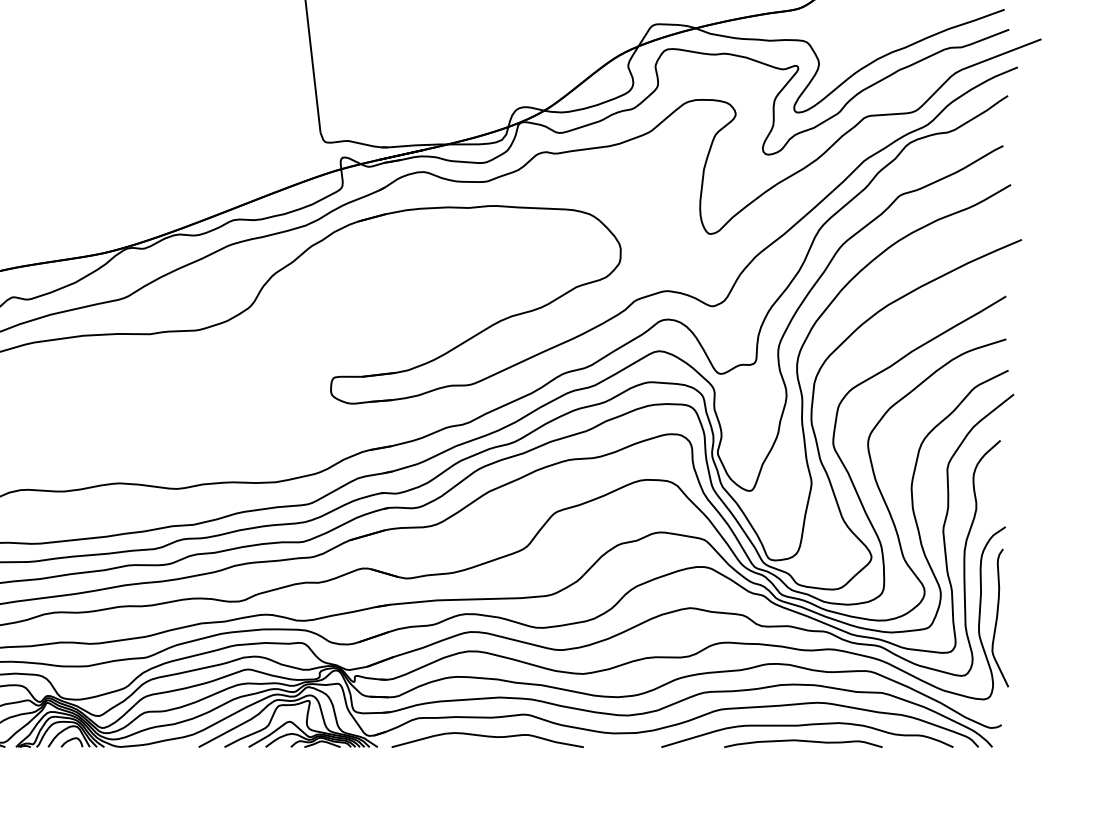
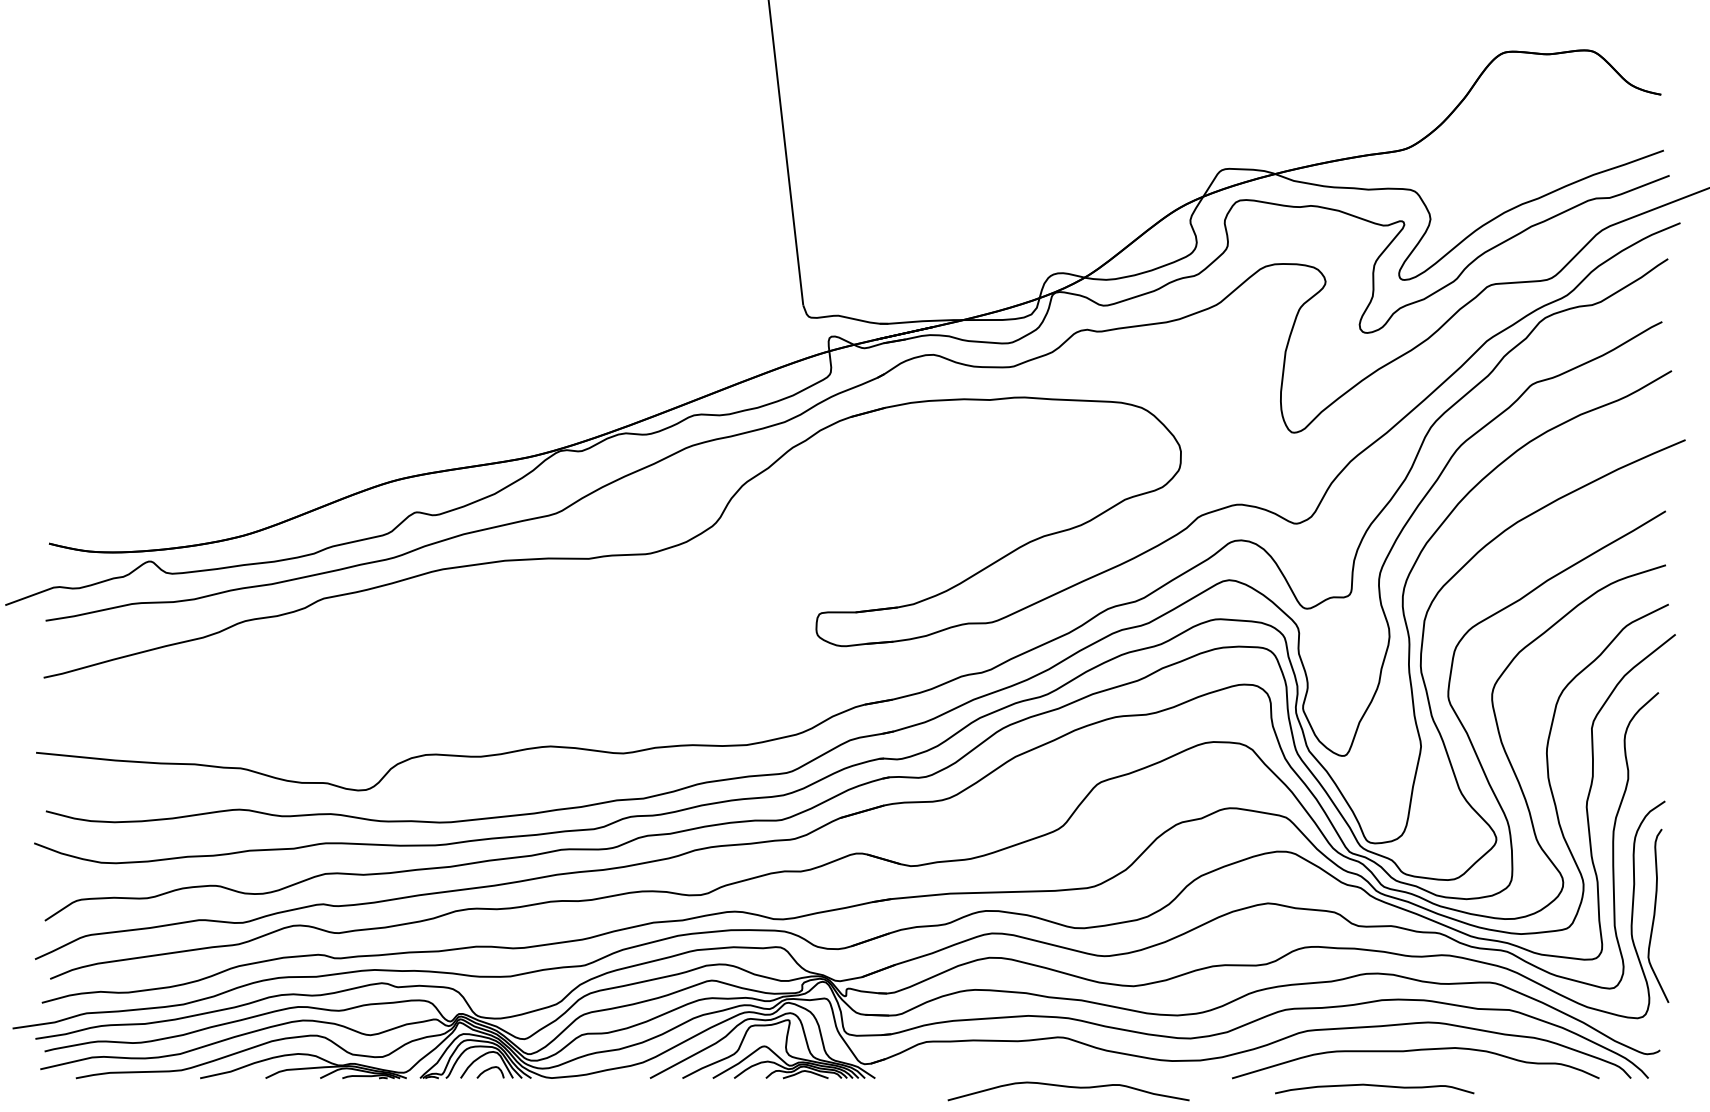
curve: (487, 736) -> (1068, 1087), moved
curve: (803, 741) -> (1374, 1086), moved

